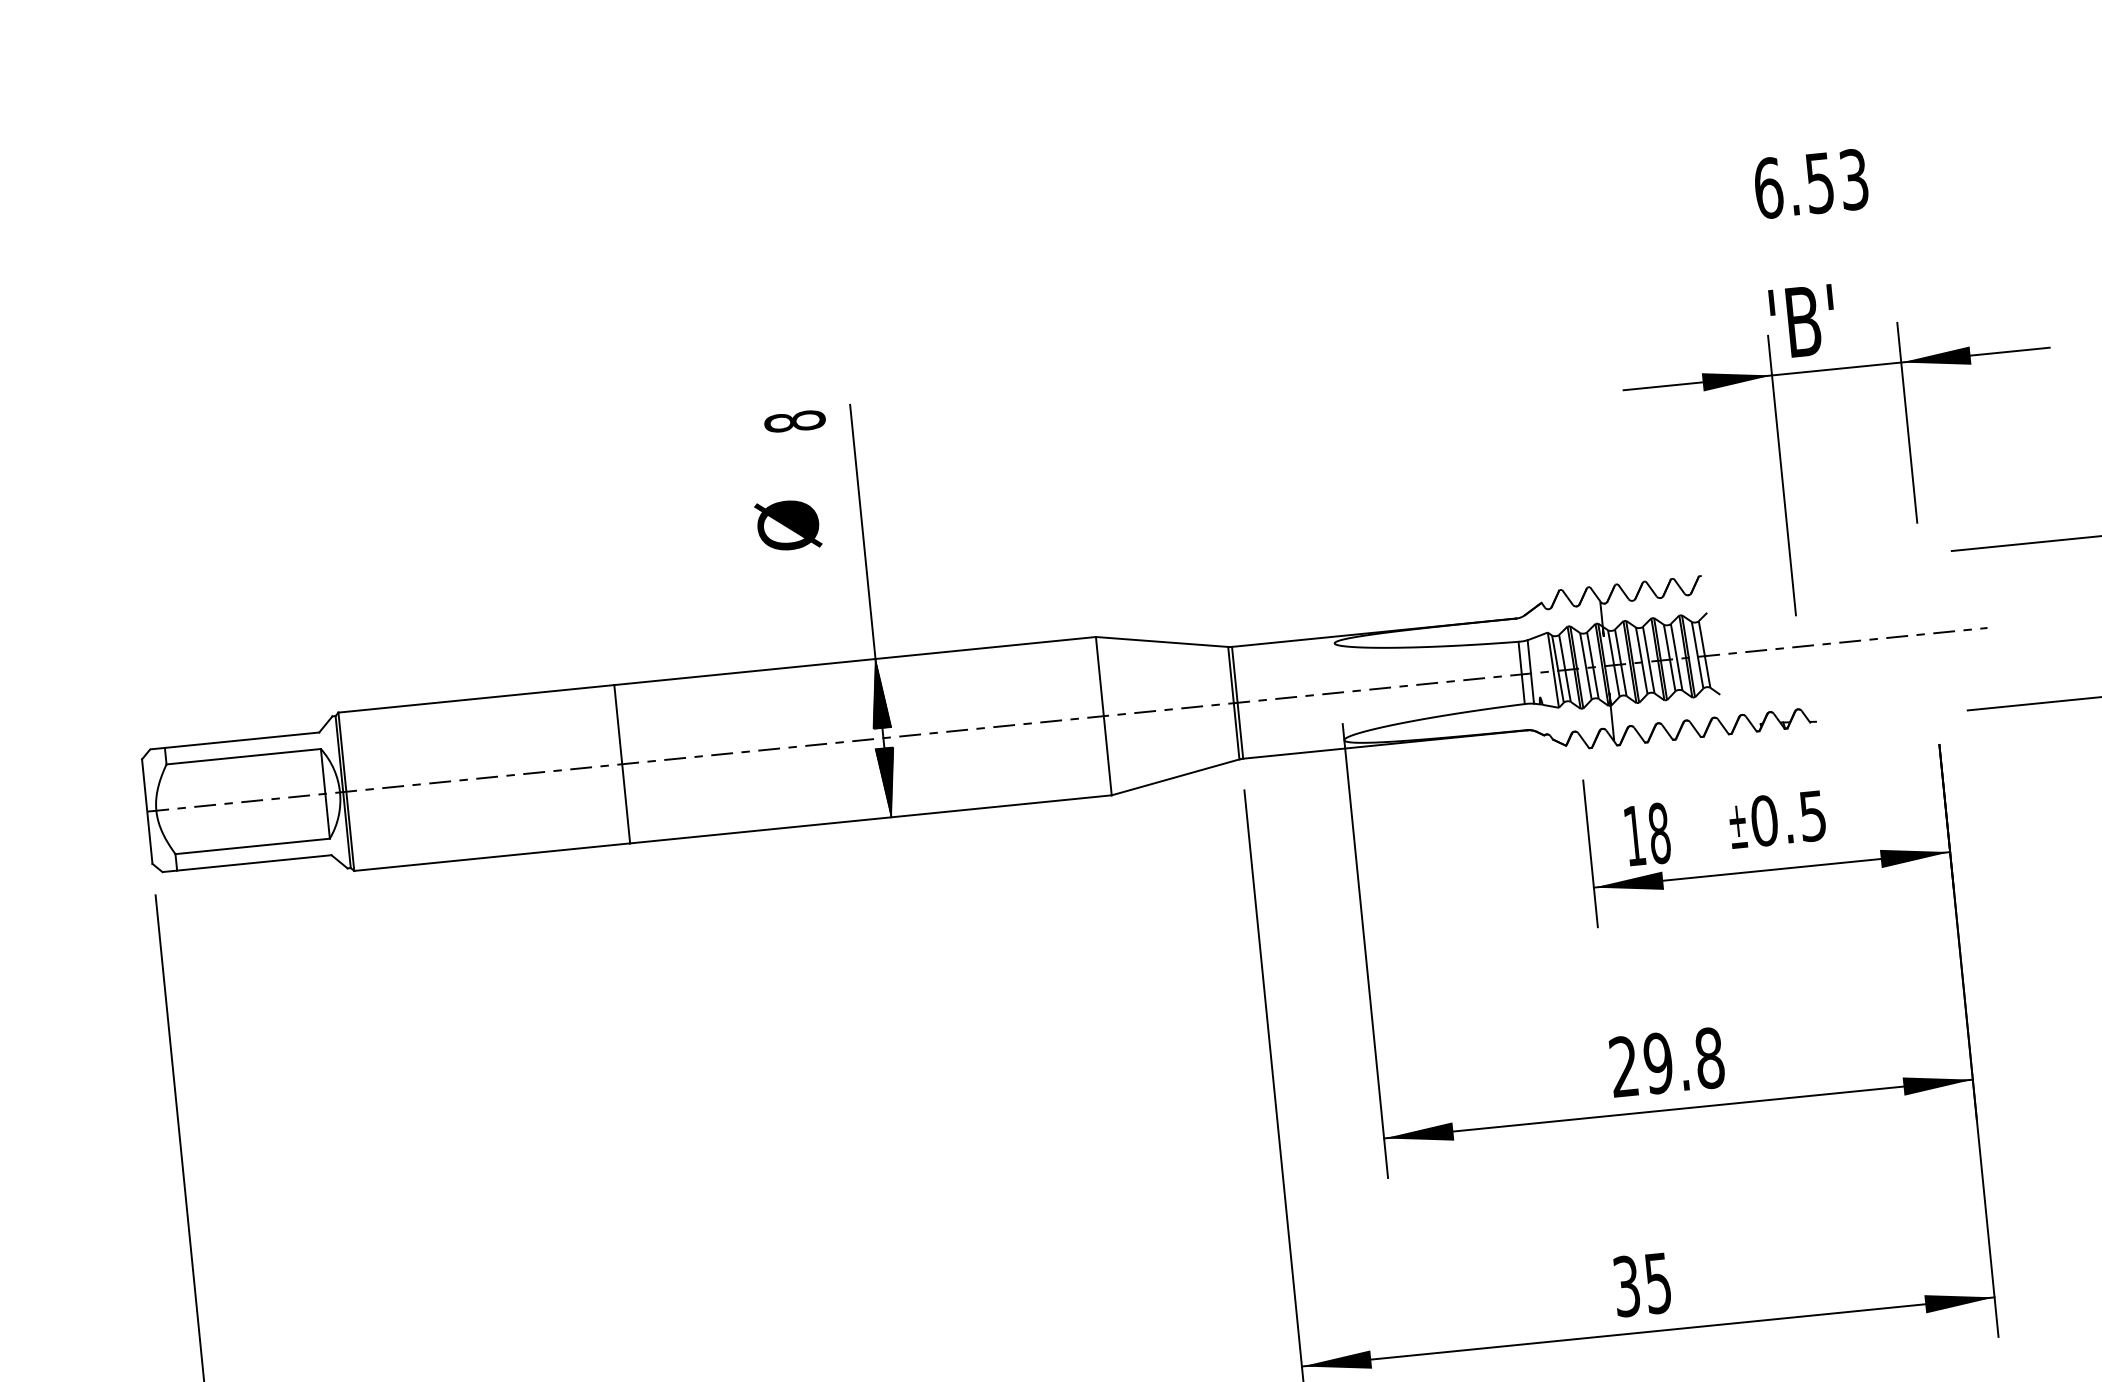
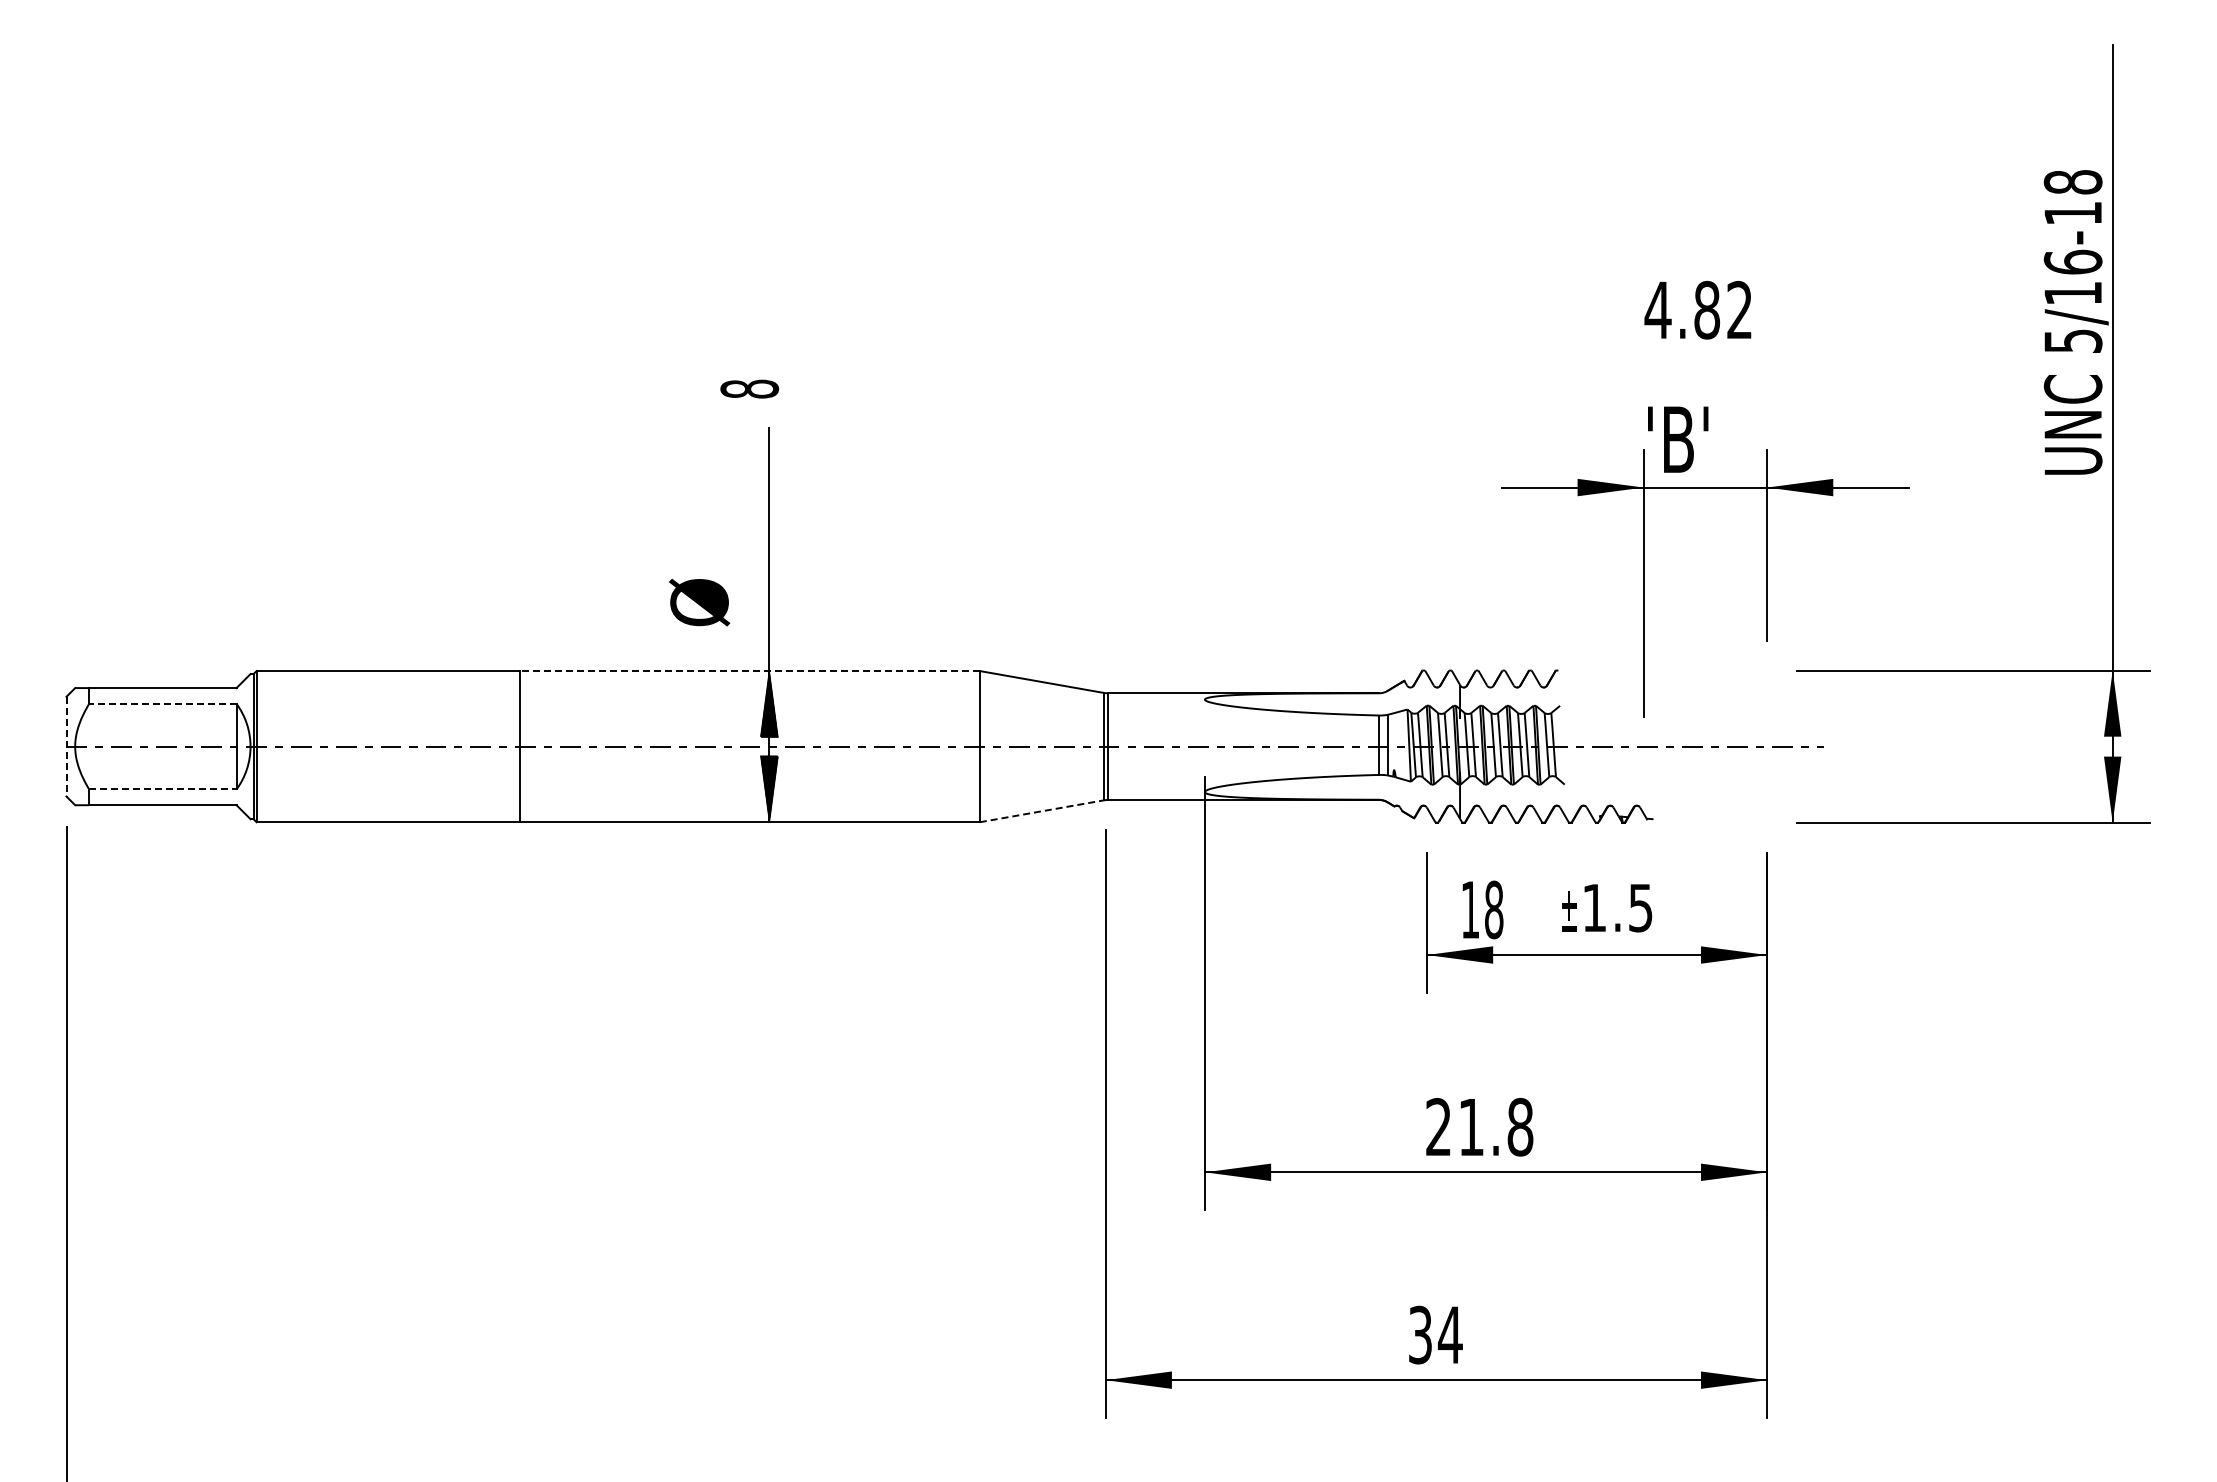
text: (1810, 183) -> (1698, 309), 6.53 -> 4.82
text: (794, 421) -> (749, 388), moved
text: (788, 525) -> (699, 602), moved
line: (854, 661) -> (749, 671), solid -> dashed
line: (243, 756) -> (162, 703), solid -> dashed
line: (1176, 777) -> (1042, 811), solid -> dashed
line: (147, 811) -> (66, 746), solid -> dashed
text: (1764, 820) -> (1594, 907), 0.5 -> 1.5
line: (252, 846) -> (162, 789), solid -> dashed
text: (1658, 1063) -> (1471, 1127), 29.8 -> 21.8
text: (1658, 1283) -> (1450, 1335), 35 -> 34

